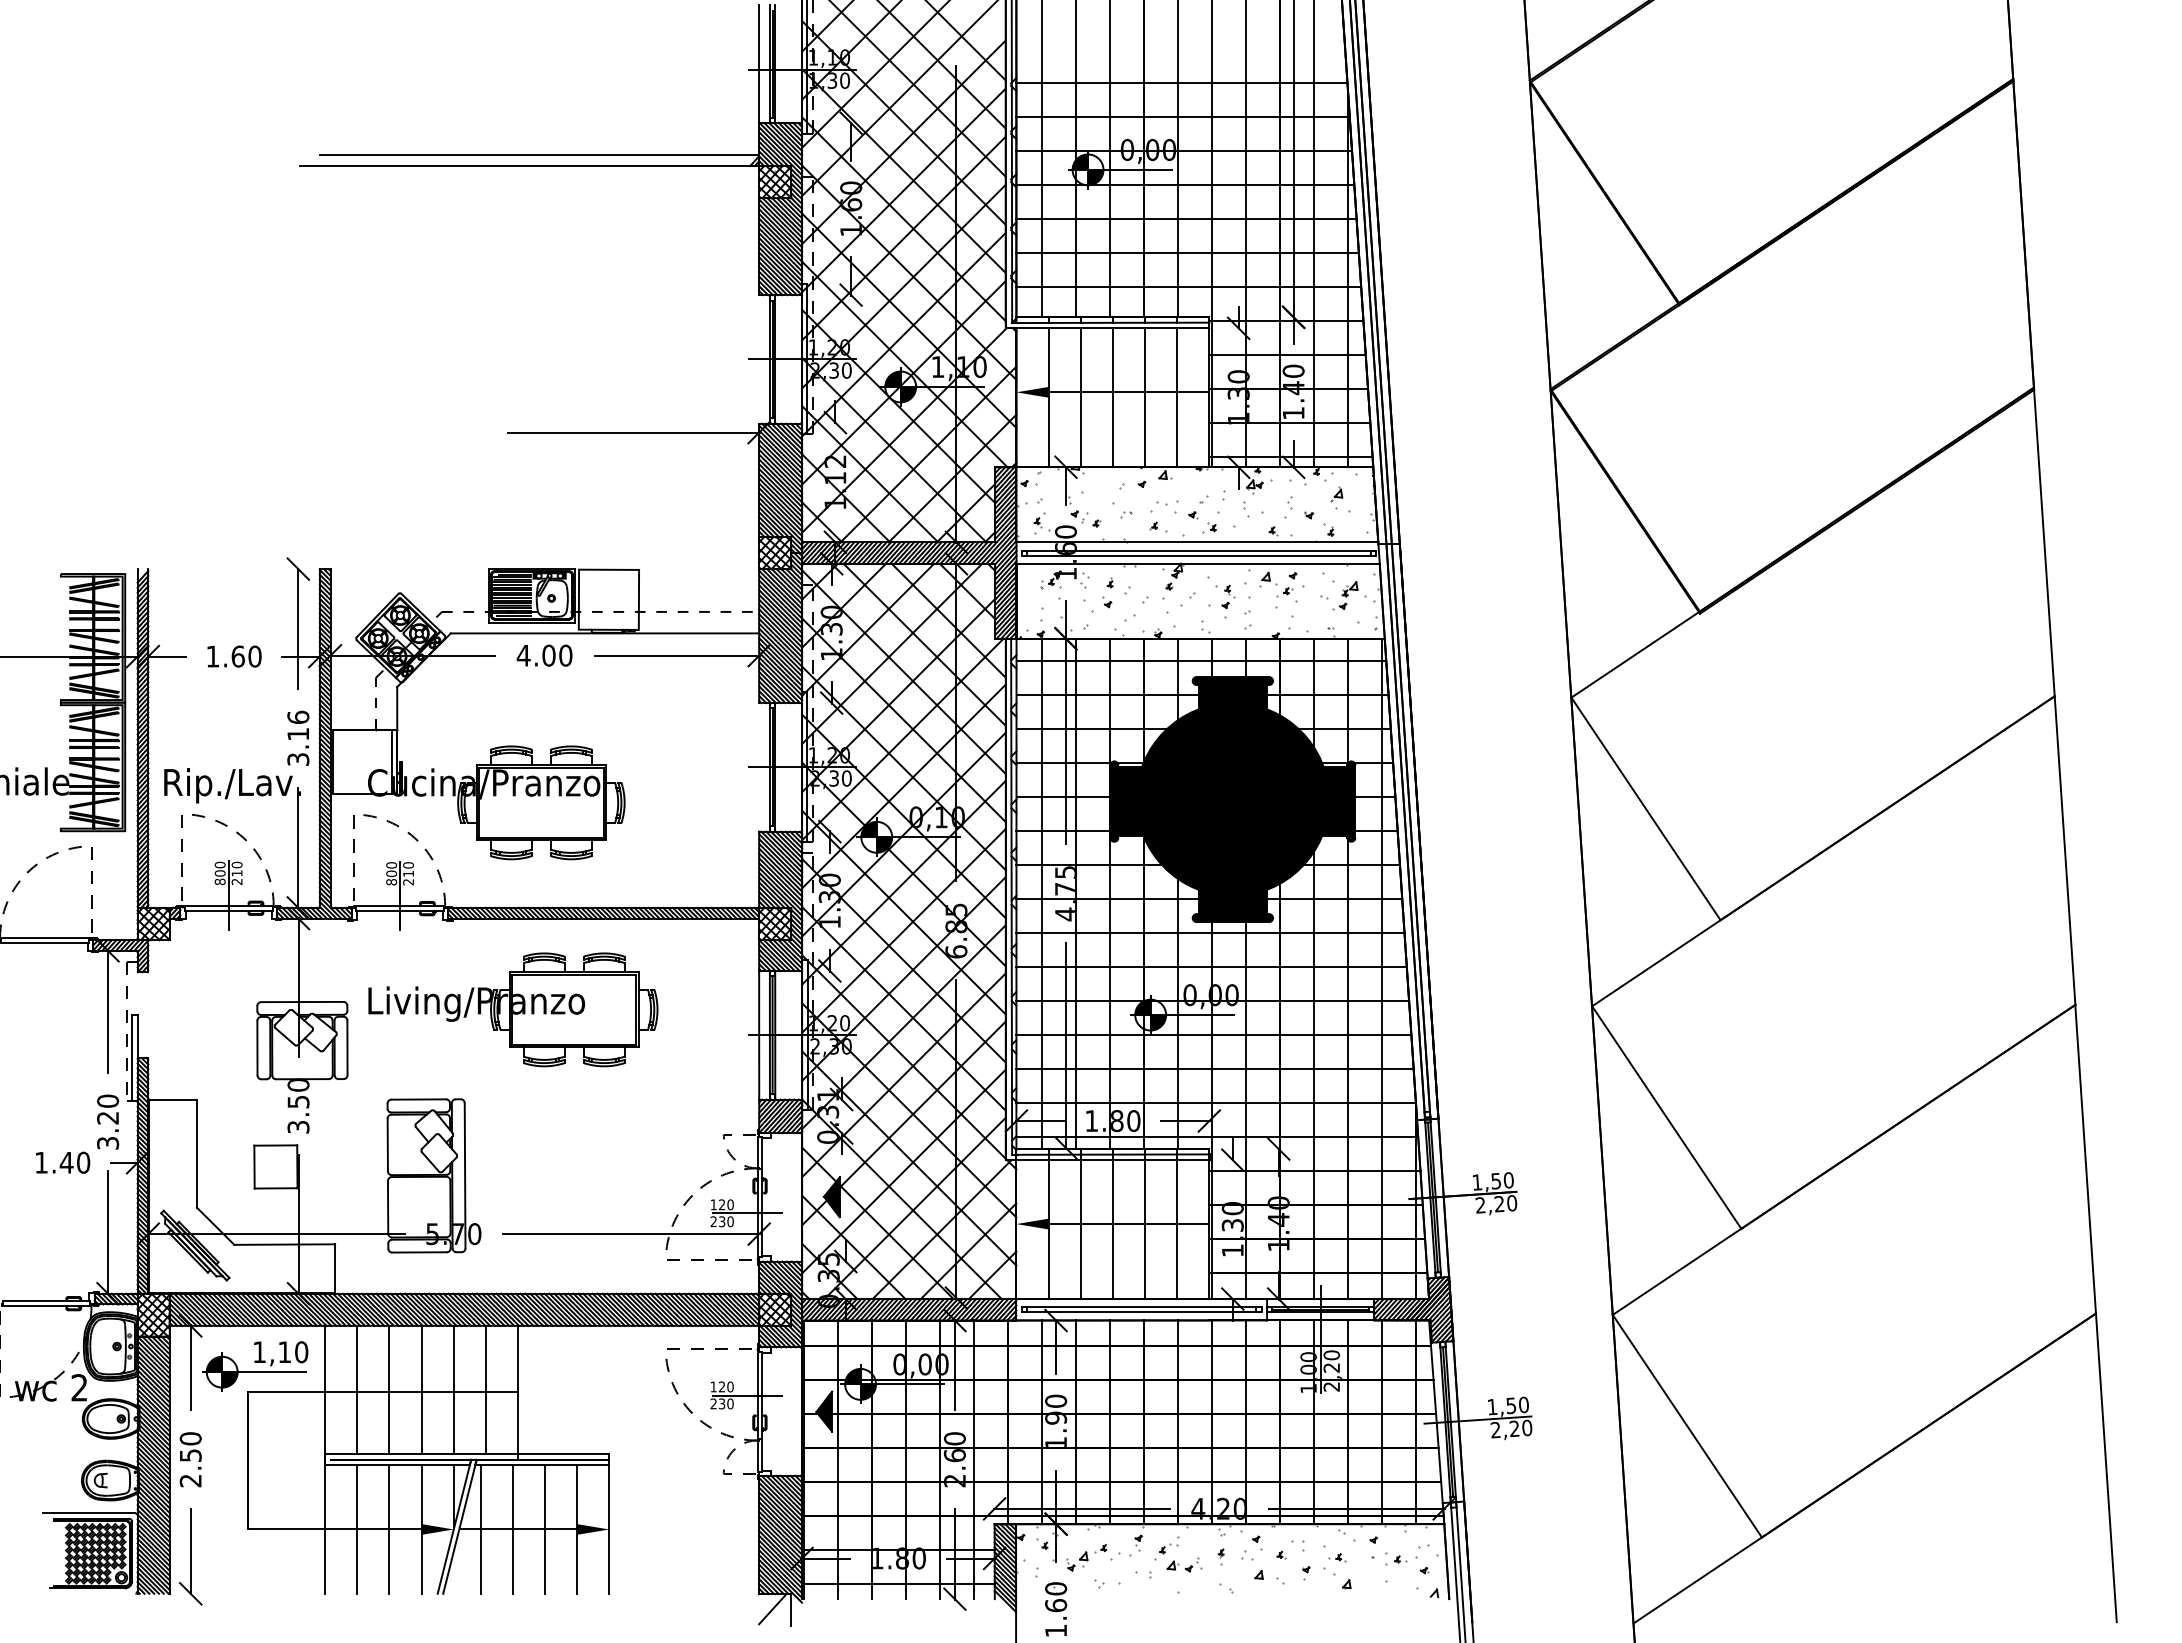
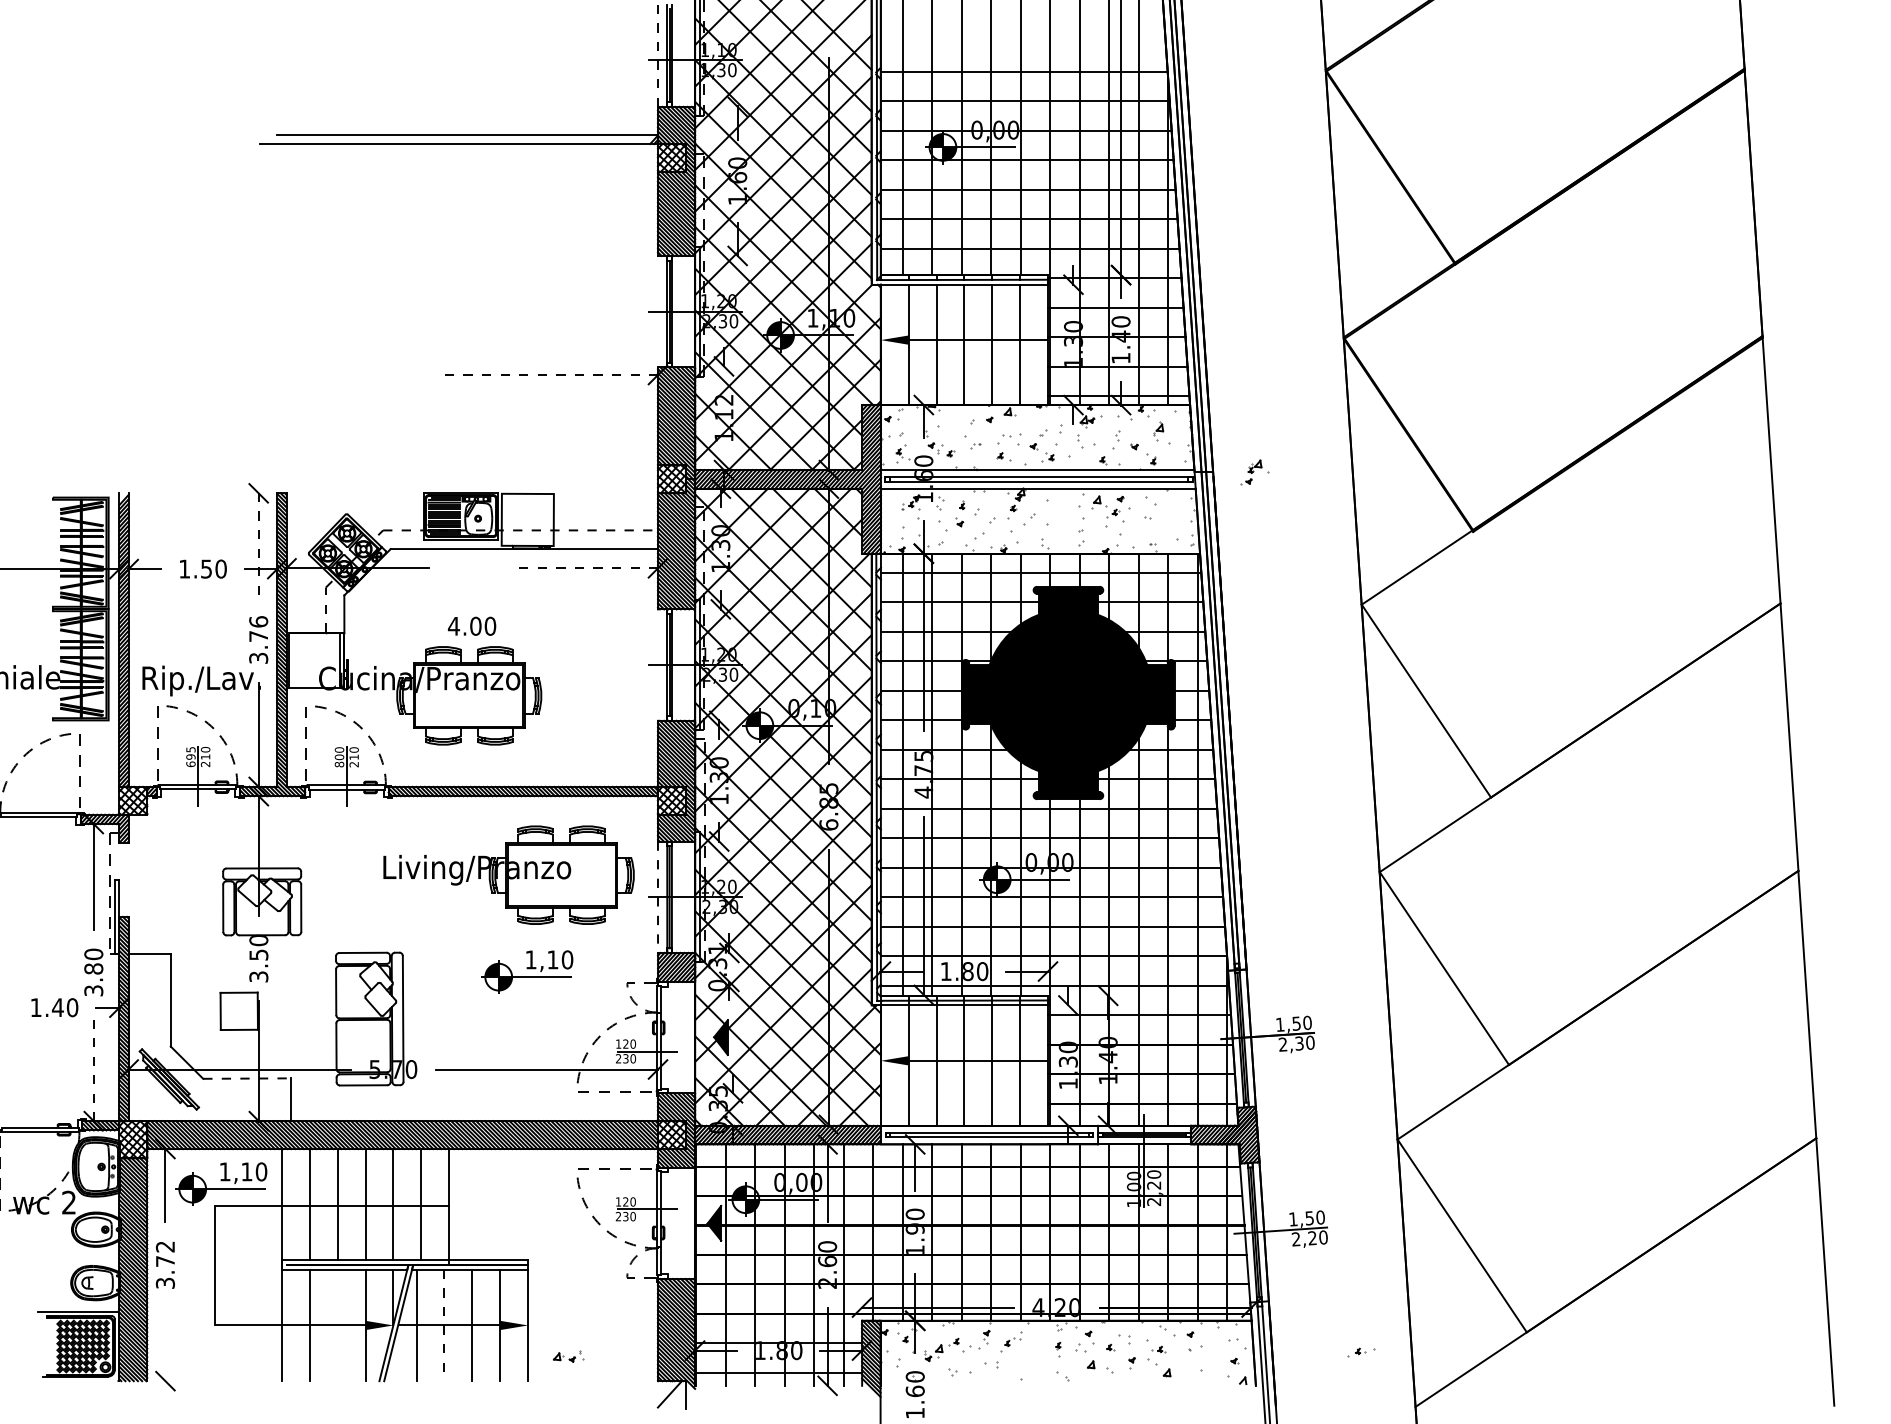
line: (758, 64) -> (657, 56), solid -> dashed
line: (633, 433) -> (549, 375), solid -> dashed
part: (1349, 595) -> (1254, 472), moved
part: (1224, 600) -> (1061, 520), removed
line: (298, 629) -> (258, 545), solid -> dashed
text: (545, 654) -> (472, 625), moved
text: (238, 655) -> (206, 568), 1.60 -> 1.50
line: (676, 655) -> (586, 568), solid -> dashed
text: (298, 734) -> (258, 636), 3.16 -> 3.76
text: (219, 874) -> (190, 757), 800 -> 695
part: (512, 1009) -> (508, 874), moved
line: (758, 1035) -> (657, 897), solid -> dashed
text: (107, 1117) -> (93, 968), 3.20 -> 3.80
part: (608, 1120) -> (527, 971), added
text: (1499, 1204) -> (1299, 1043), 2,20 -> 2,30
line: (107, 1231) -> (93, 1067), solid -> dashed
line: (284, 1244) -> (246, 1078), solid -> dashed
text: (190, 1459) -> (165, 1264), 2.50 -> 3.72
line: (389, 1529) -> (337, 1325), removed
line: (512, 1529) -> (444, 1325), solid -> dashed
line: (190, 1551) -> (165, 1344), removed
part: (1401, 1560) -> (1361, 1352), moved
part: (1184, 1565) -> (568, 1356), moved

